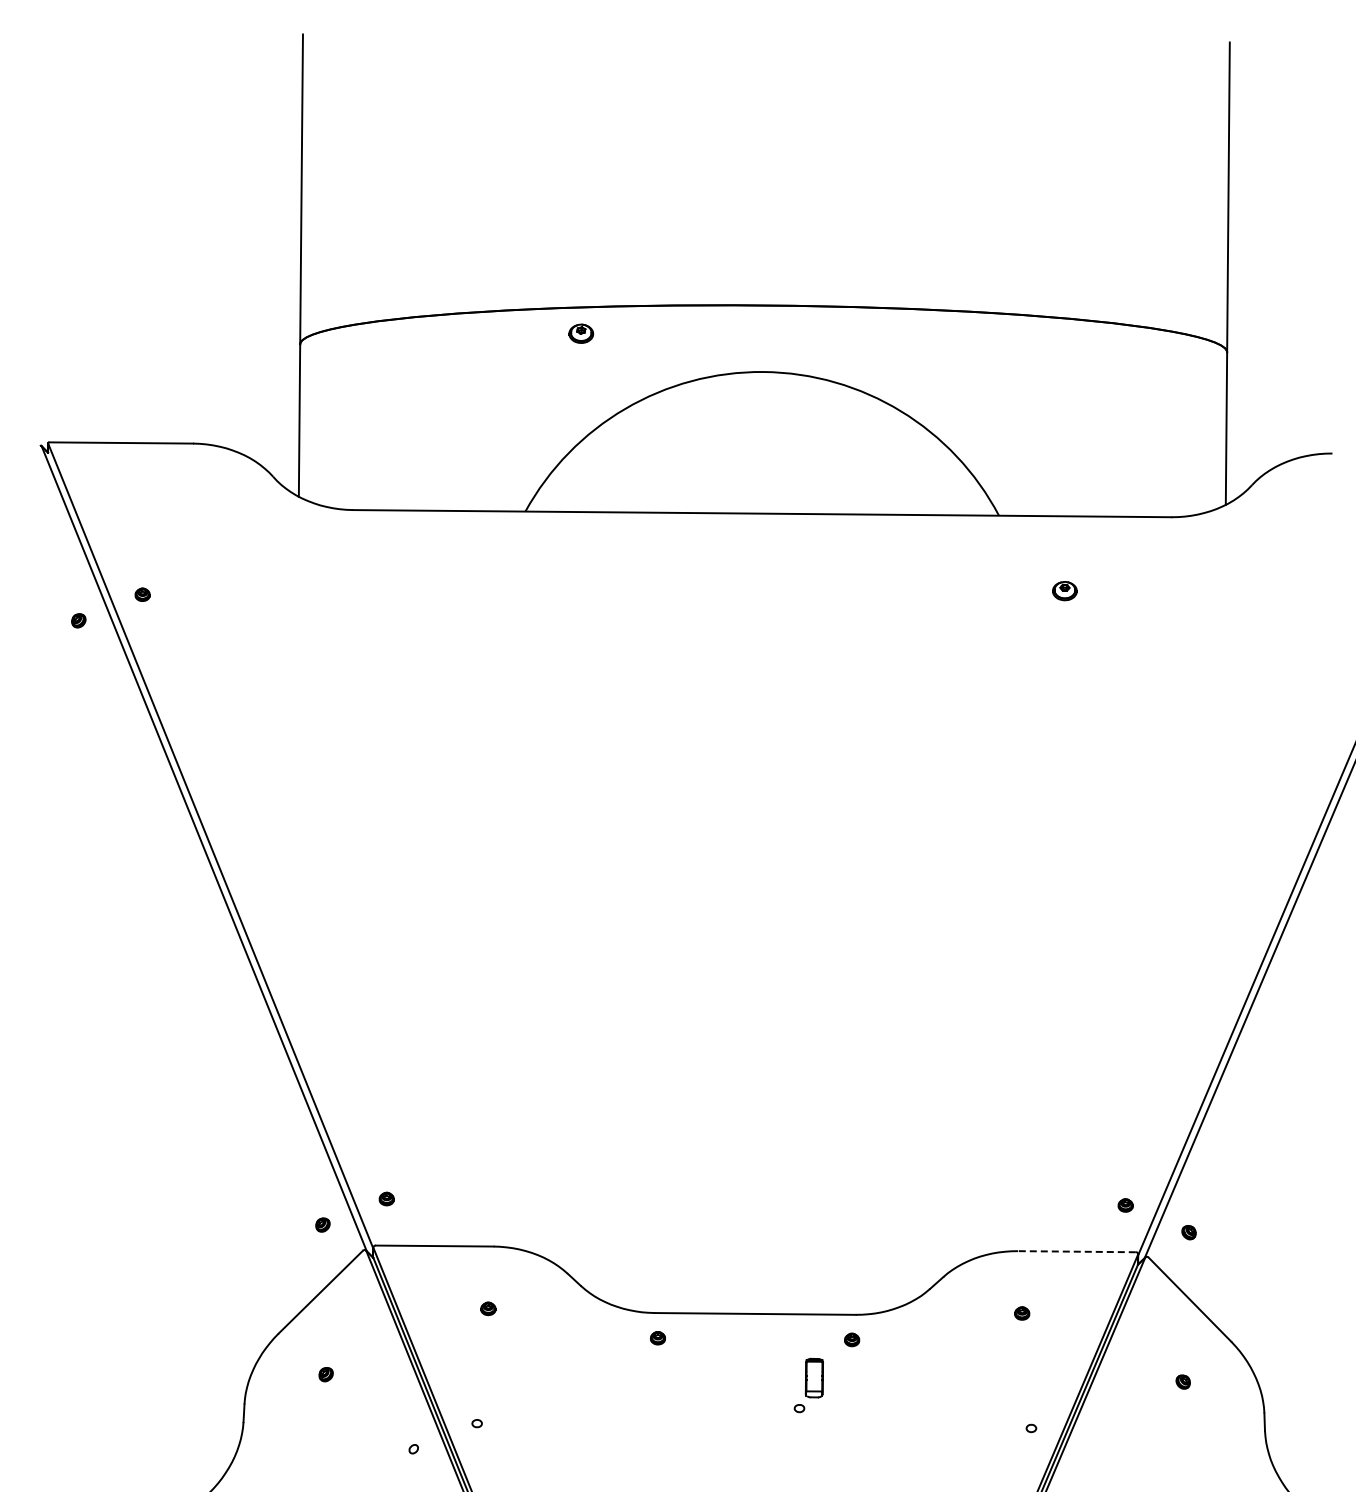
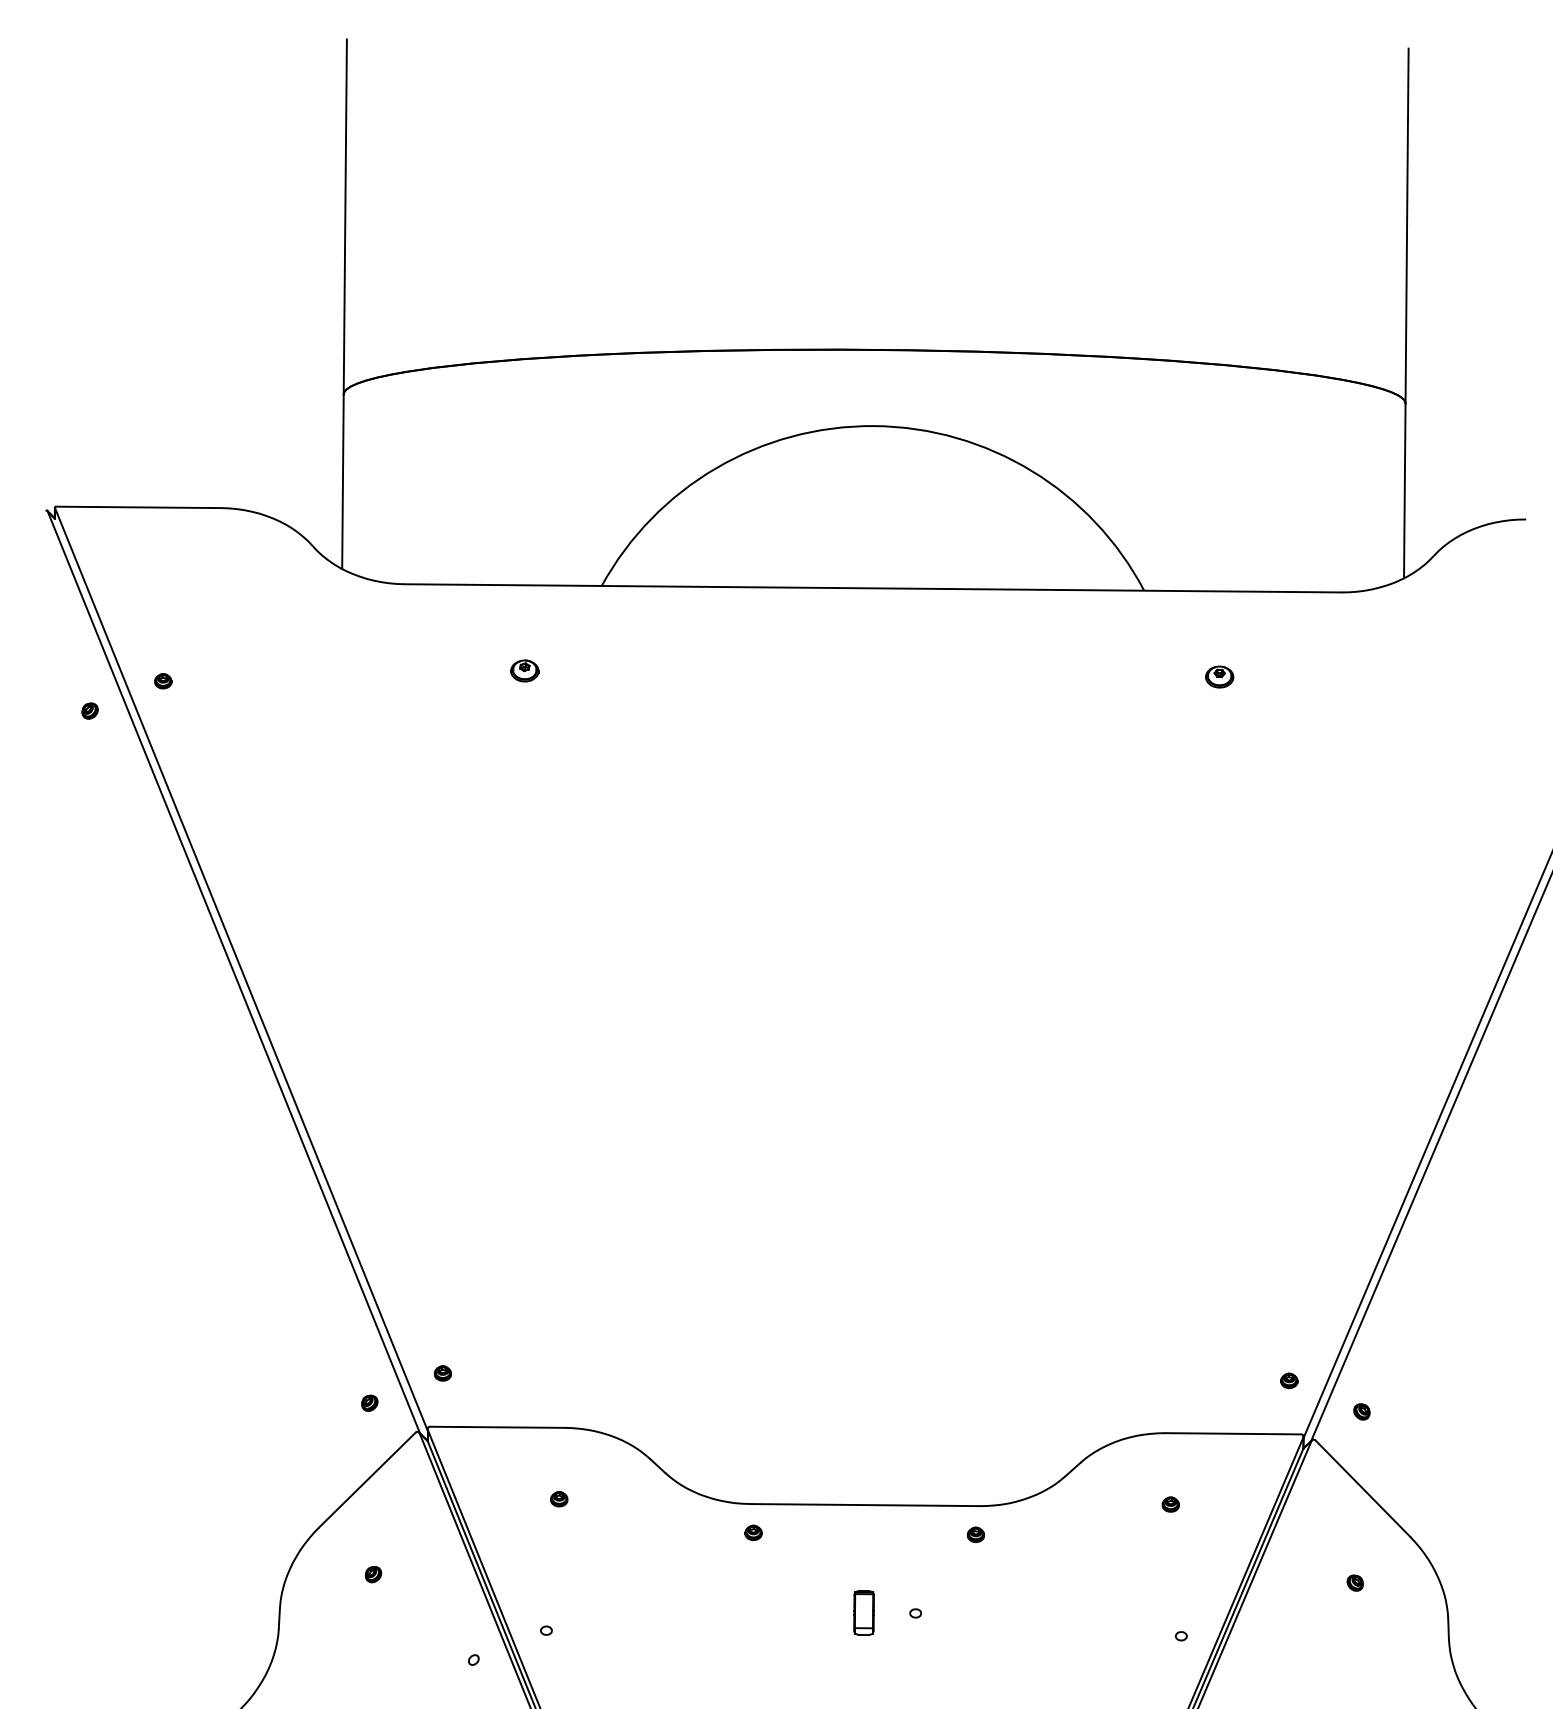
part: (581, 333) -> (525, 670), moved
line: (1076, 1251) -> (1232, 1433), dashed -> solid
part: (813, 1377) -> (862, 1612), moved

